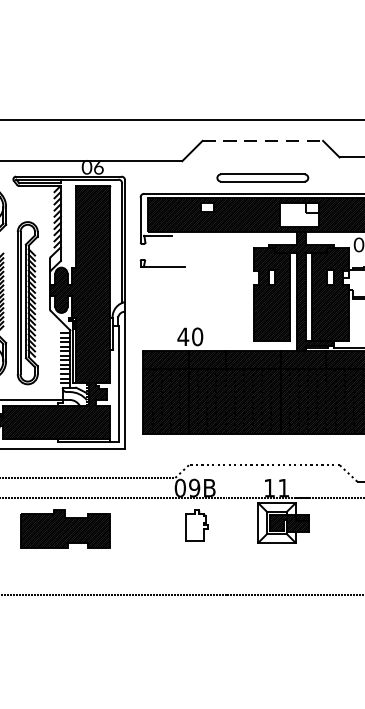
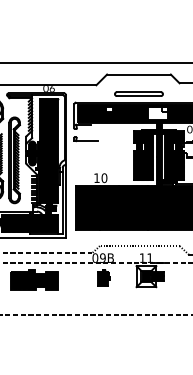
line: (261, 140) -> (138, 74), dashed -> solid
text: (182, 335) -> (96, 177), 40 -> 10
hatch: (197, 524) -> (104, 277), added

